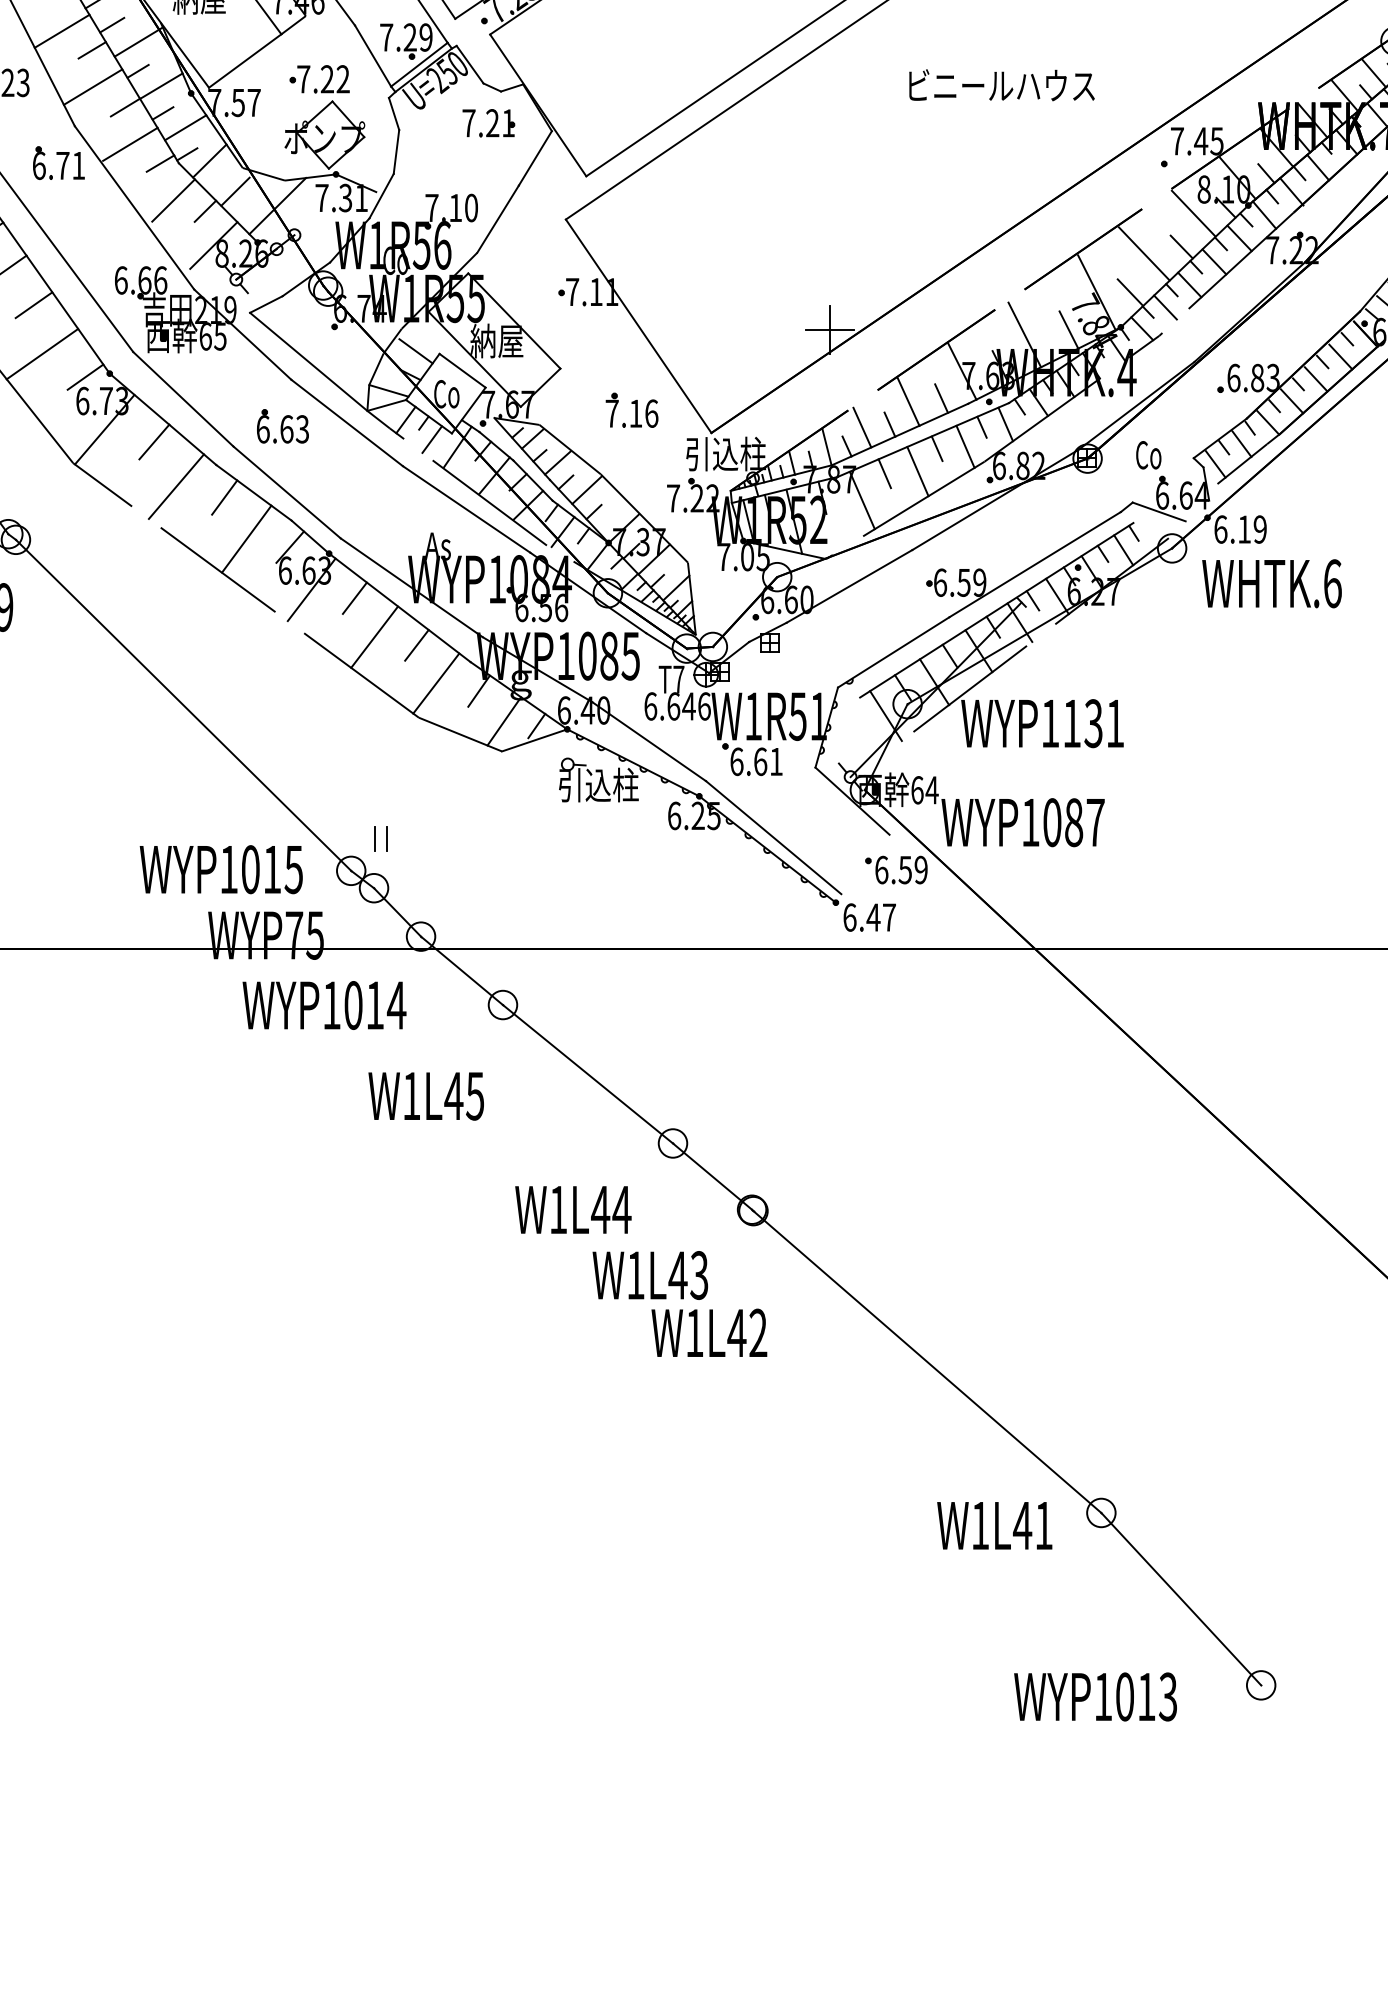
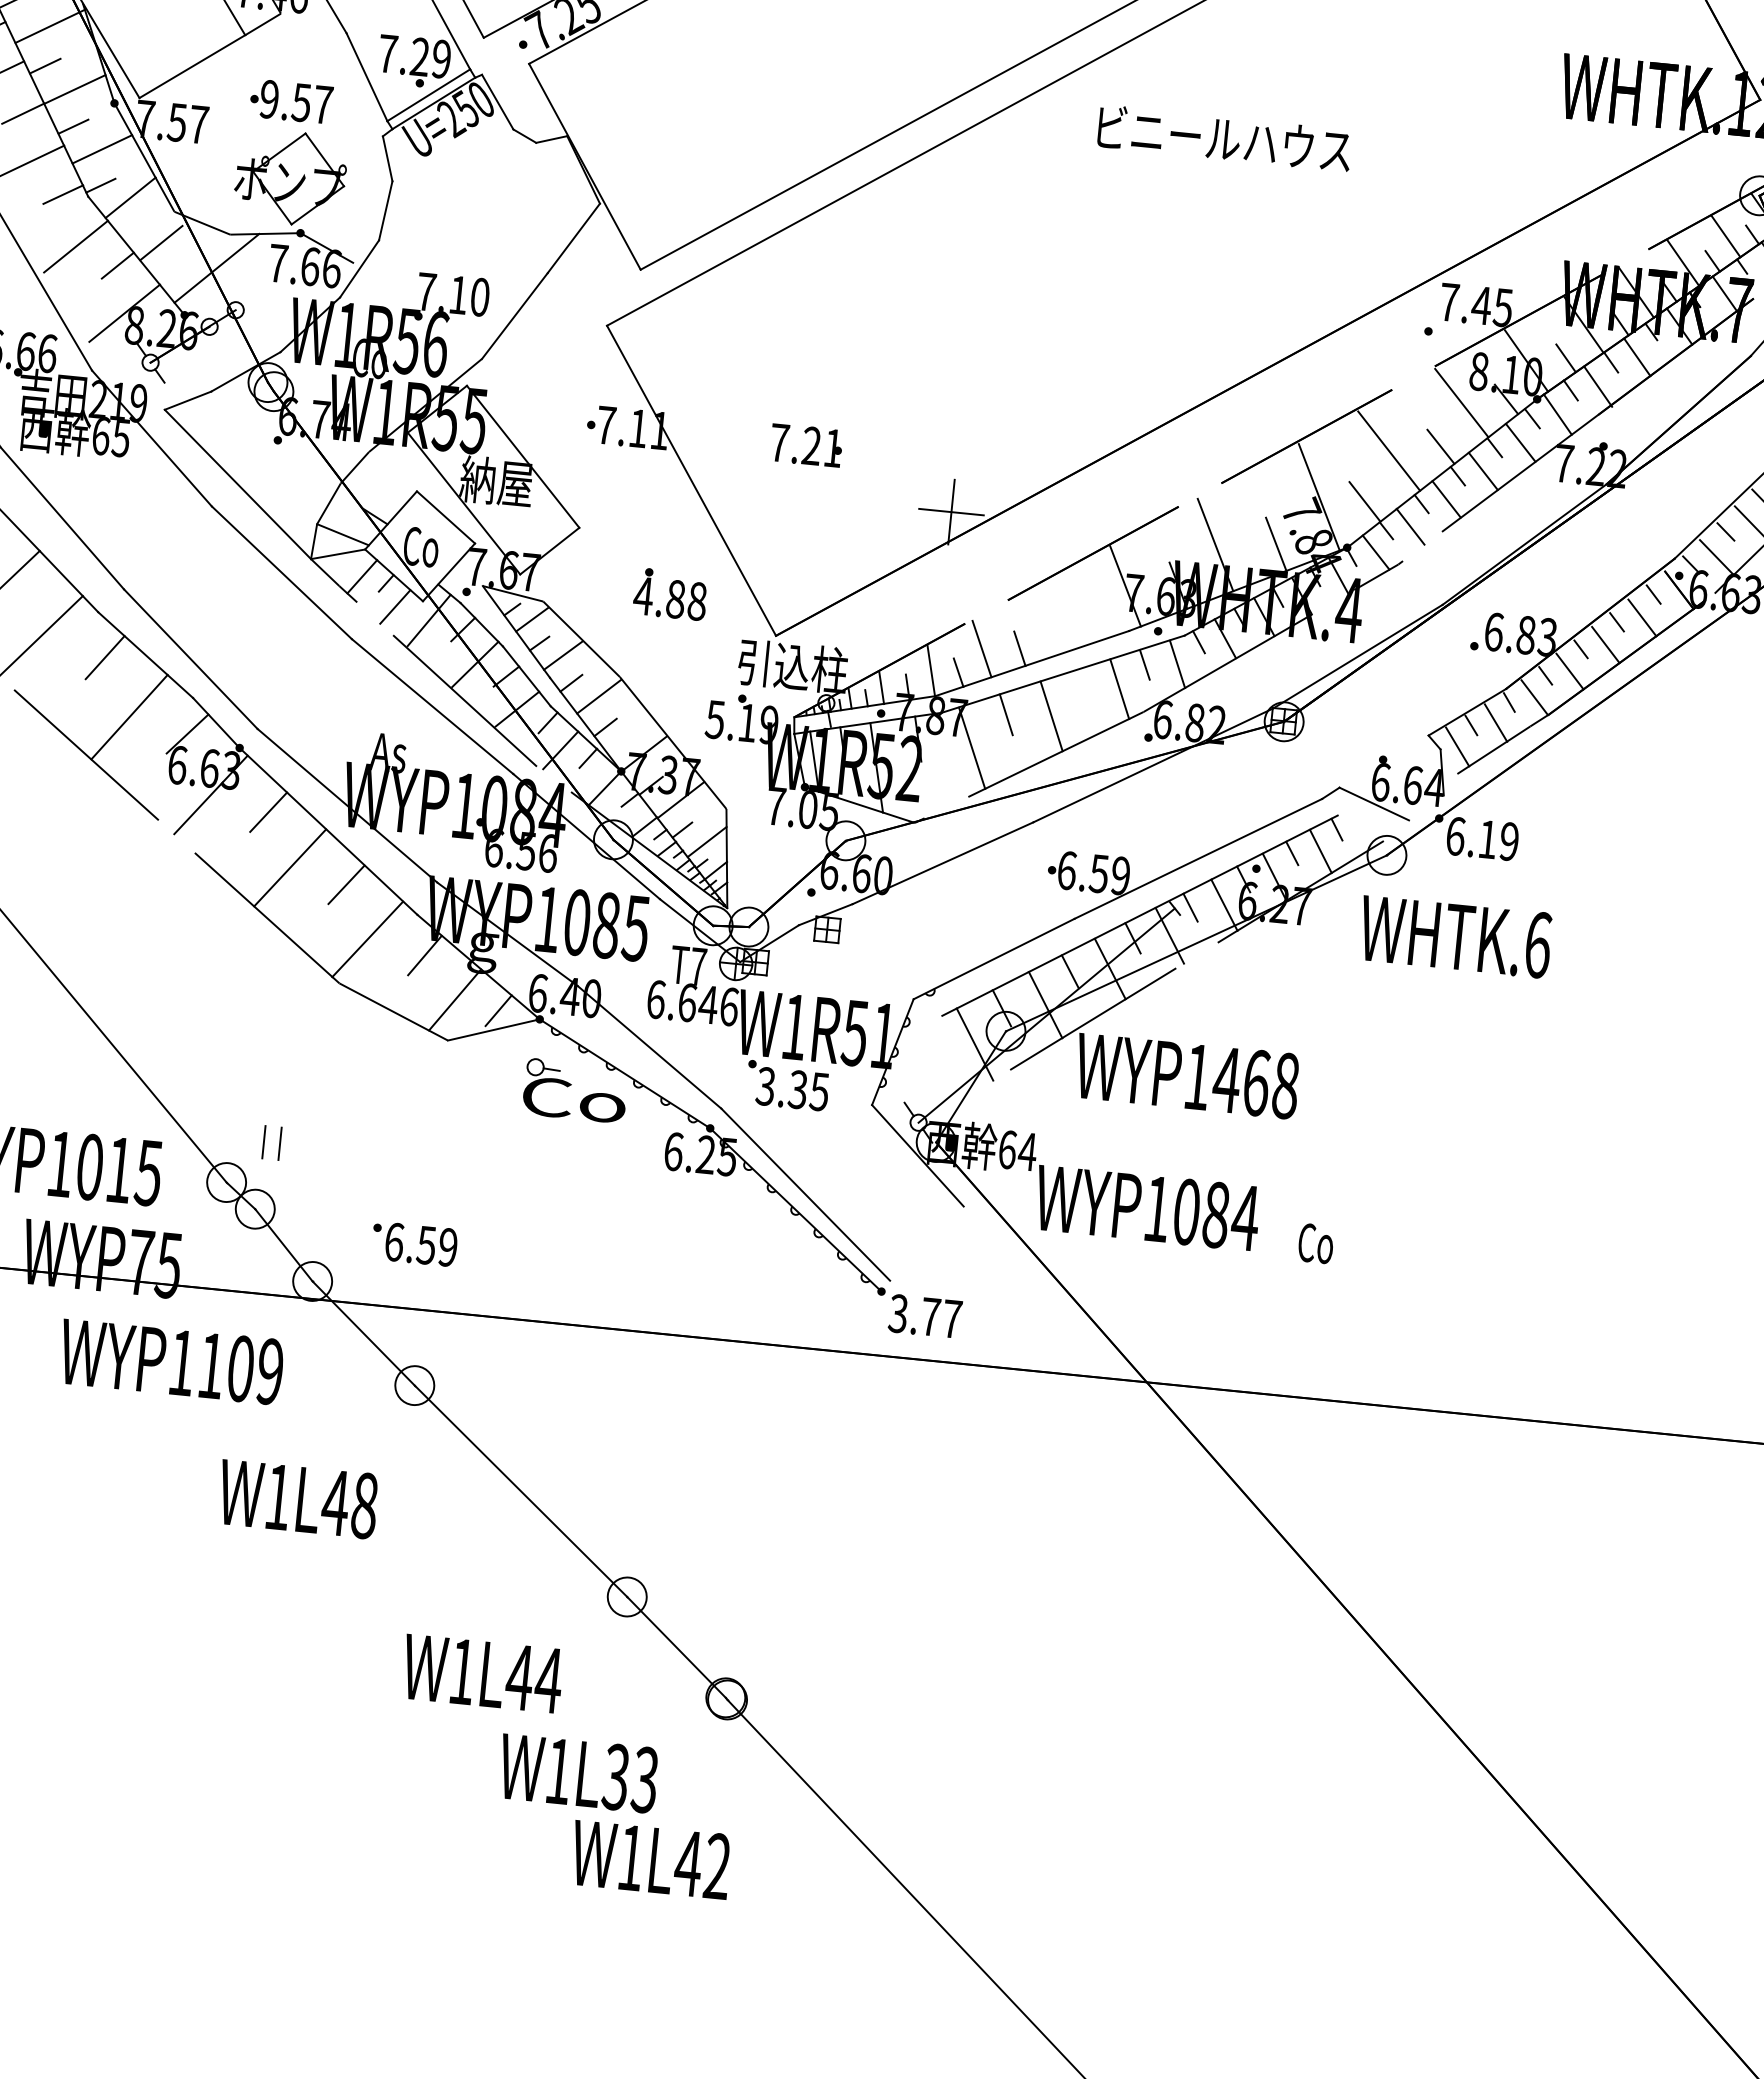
text: (323, 79) -> (296, 102), 7.22 -> 9.57
text: (1001, 85) -> (1224, 138), moved
part: (488, 123) -> (806, 445), moved
text: (353, 197) -> (321, 266), 7.31 -> 7.66
line: (415, 351) -> (384, 484), removed
line: (941, 398) -> (1093, 620), removed
line: (908, 401) -> (1048, 619), removed
text: (631, 413) -> (669, 598), 7.16 -> 4.88
part: (282, 426) -> (193, 568), removed
line: (936, 448) -> (1080, 687), removed
text: (1148, 455) -> (1315, 1244), moved
text: (692, 498) -> (741, 722), 7.22 -> 5.19
text: (1271, 583) -> (1454, 936), moved
text: (1093, 723) -> (1256, 1082), WYP1131 -> WYP1468
text: (756, 761) -> (792, 1088), 6.61 -> 3.35
text: (598, 784) -> (574, 1098), 引込柱 -> Co
text: (1095, 822) -> (1245, 1217), WYP1087 -> WYP1084
part: (896, 869) -> (414, 1243), moved
text: (861, 917) -> (914, 1315), 6.47 -> 3.77
text: (375, 1005) -> (241, 1368), WYP1014 -> WYP1109
text: (475, 1095) -> (365, 1504), W1L45 -> W1L48
text: (677, 1275) -> (615, 1777), W1L43 -> W1L33

